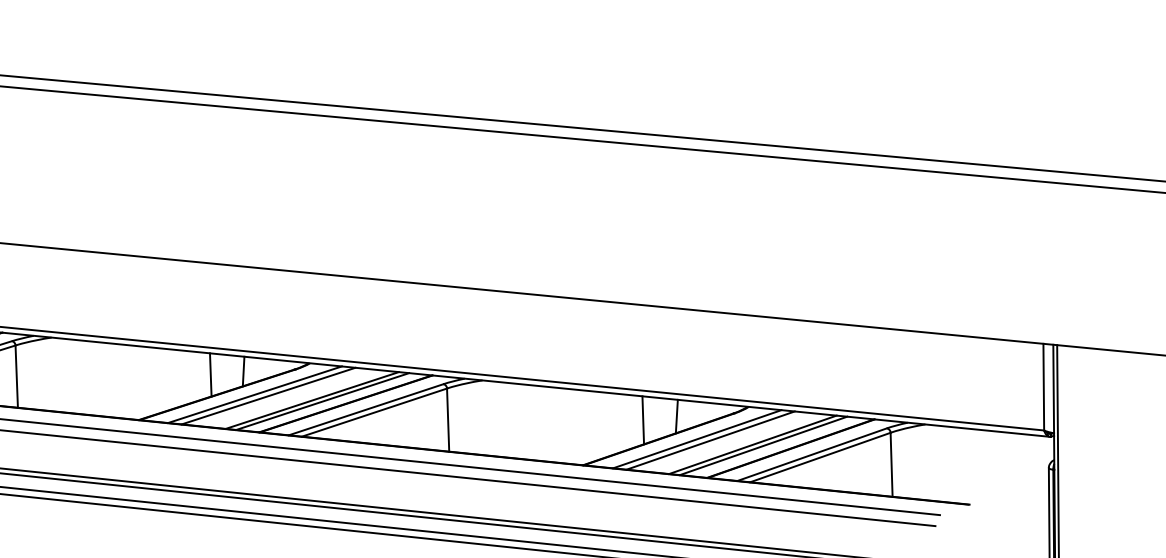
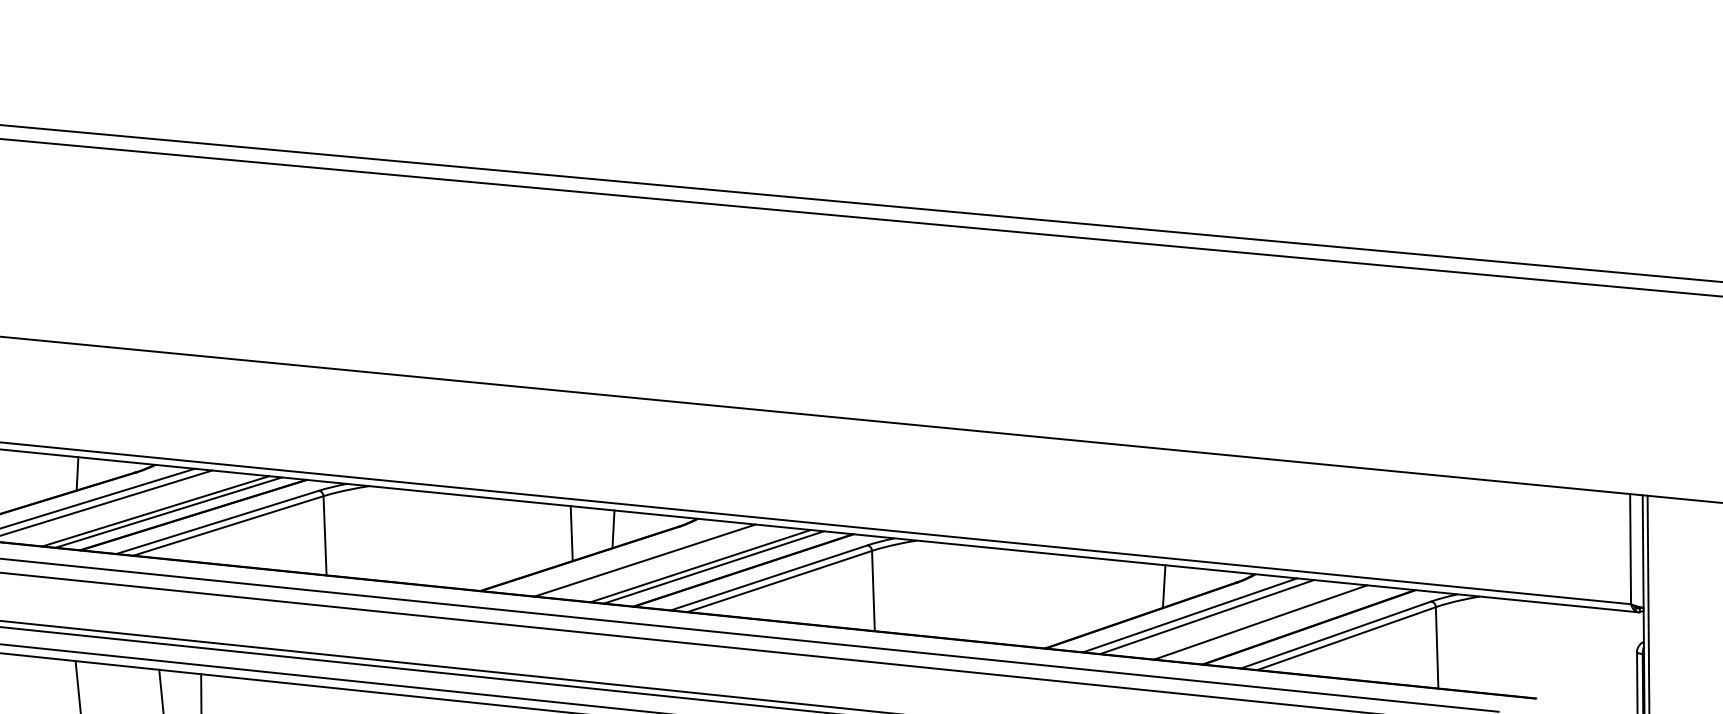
line: (254, 394) -> (627, 558), removed
line: (643, 419) -> (1121, 590), removed
line: (763, 445) -> (1274, 623), removed

